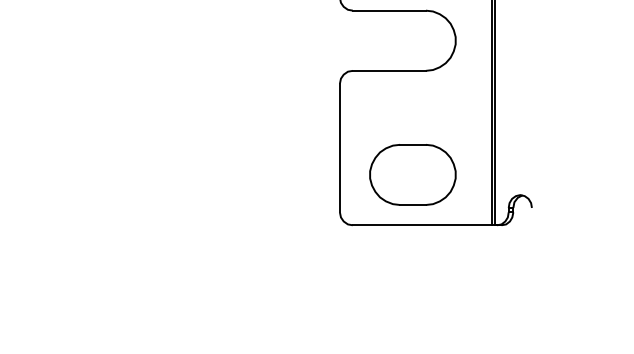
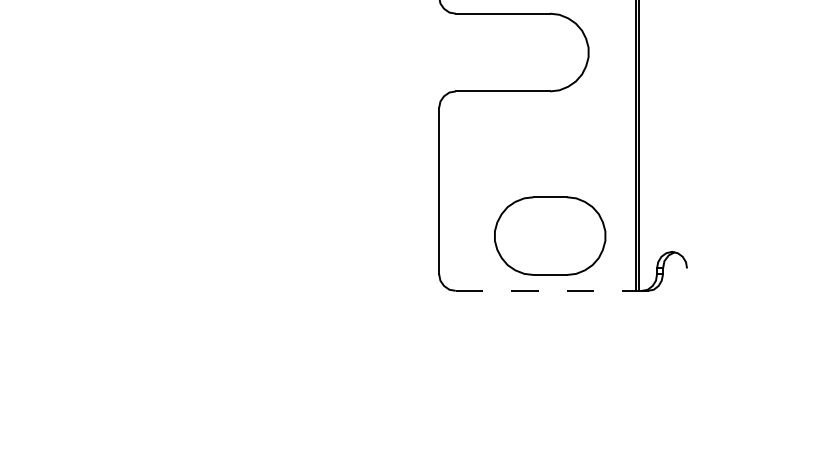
part: (412, 174) -> (549, 235), moved
line: (422, 225) -> (545, 291), solid -> dashed

